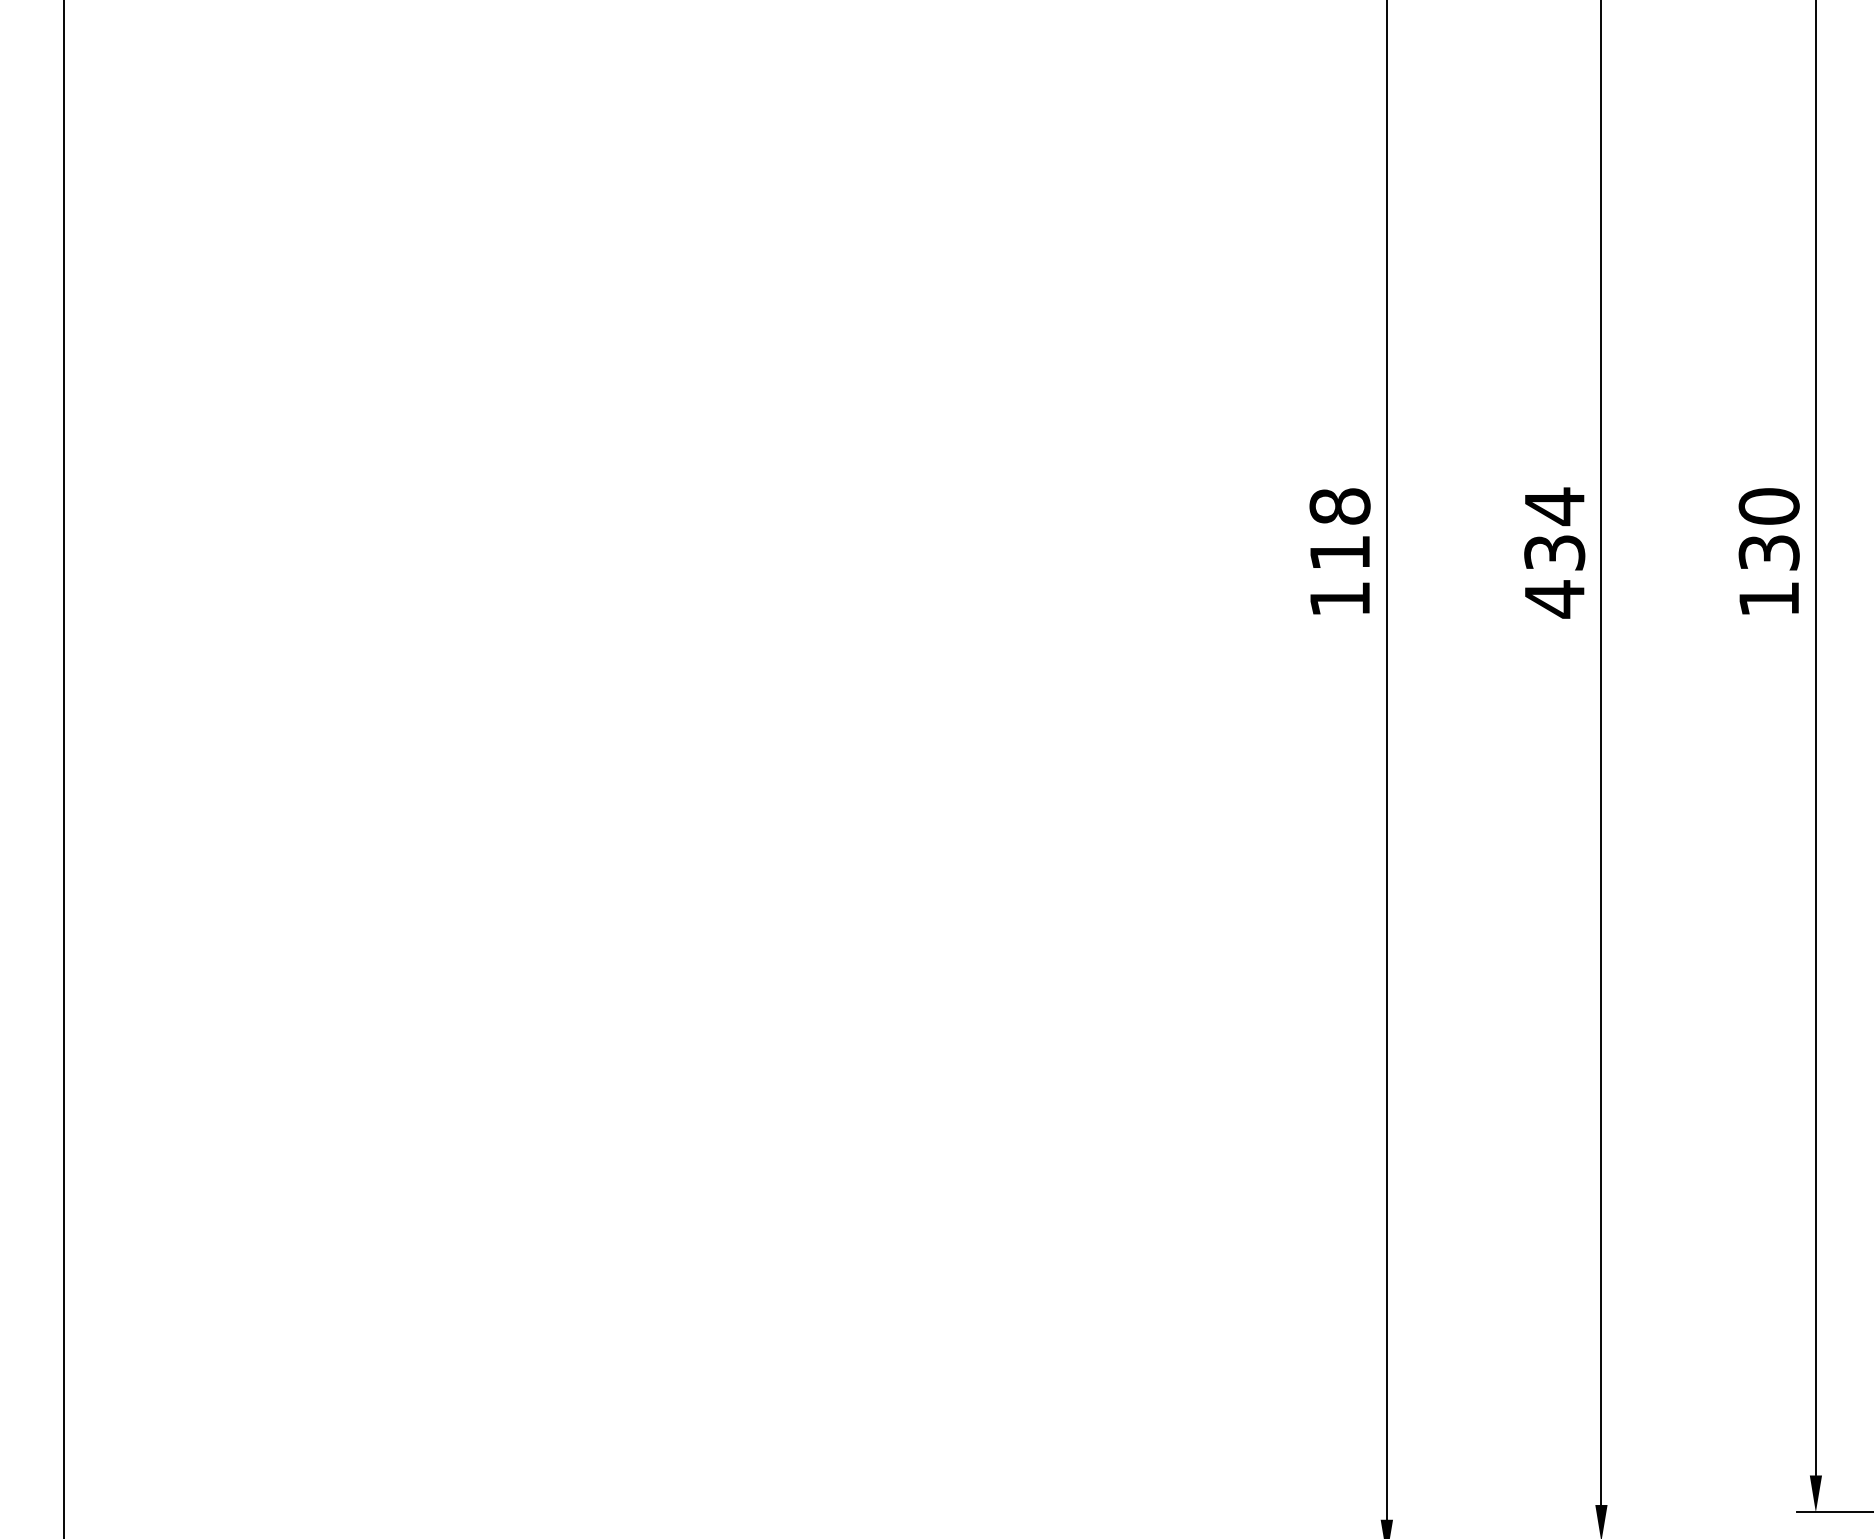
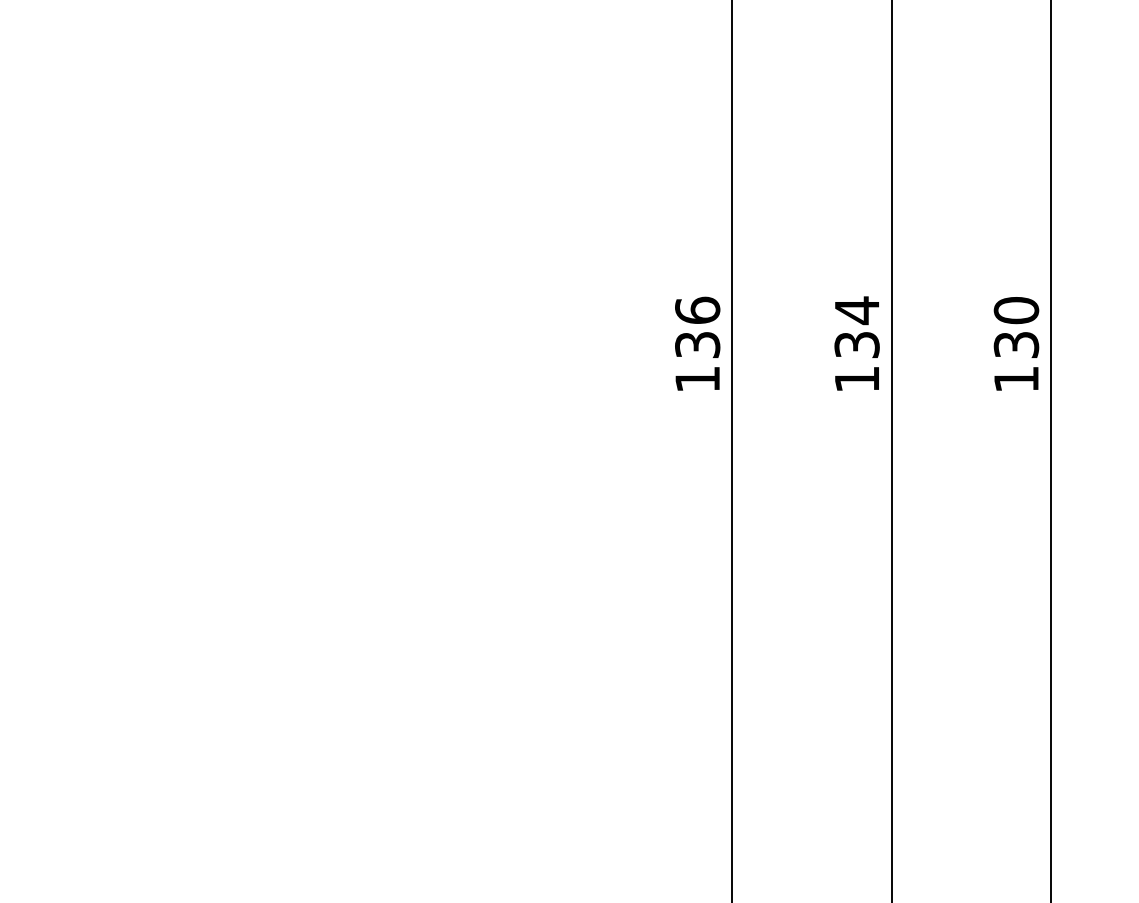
text: (1339, 528) -> (697, 326), 118 -> 136
text: (1554, 599) -> (856, 379), 434 -> 134

